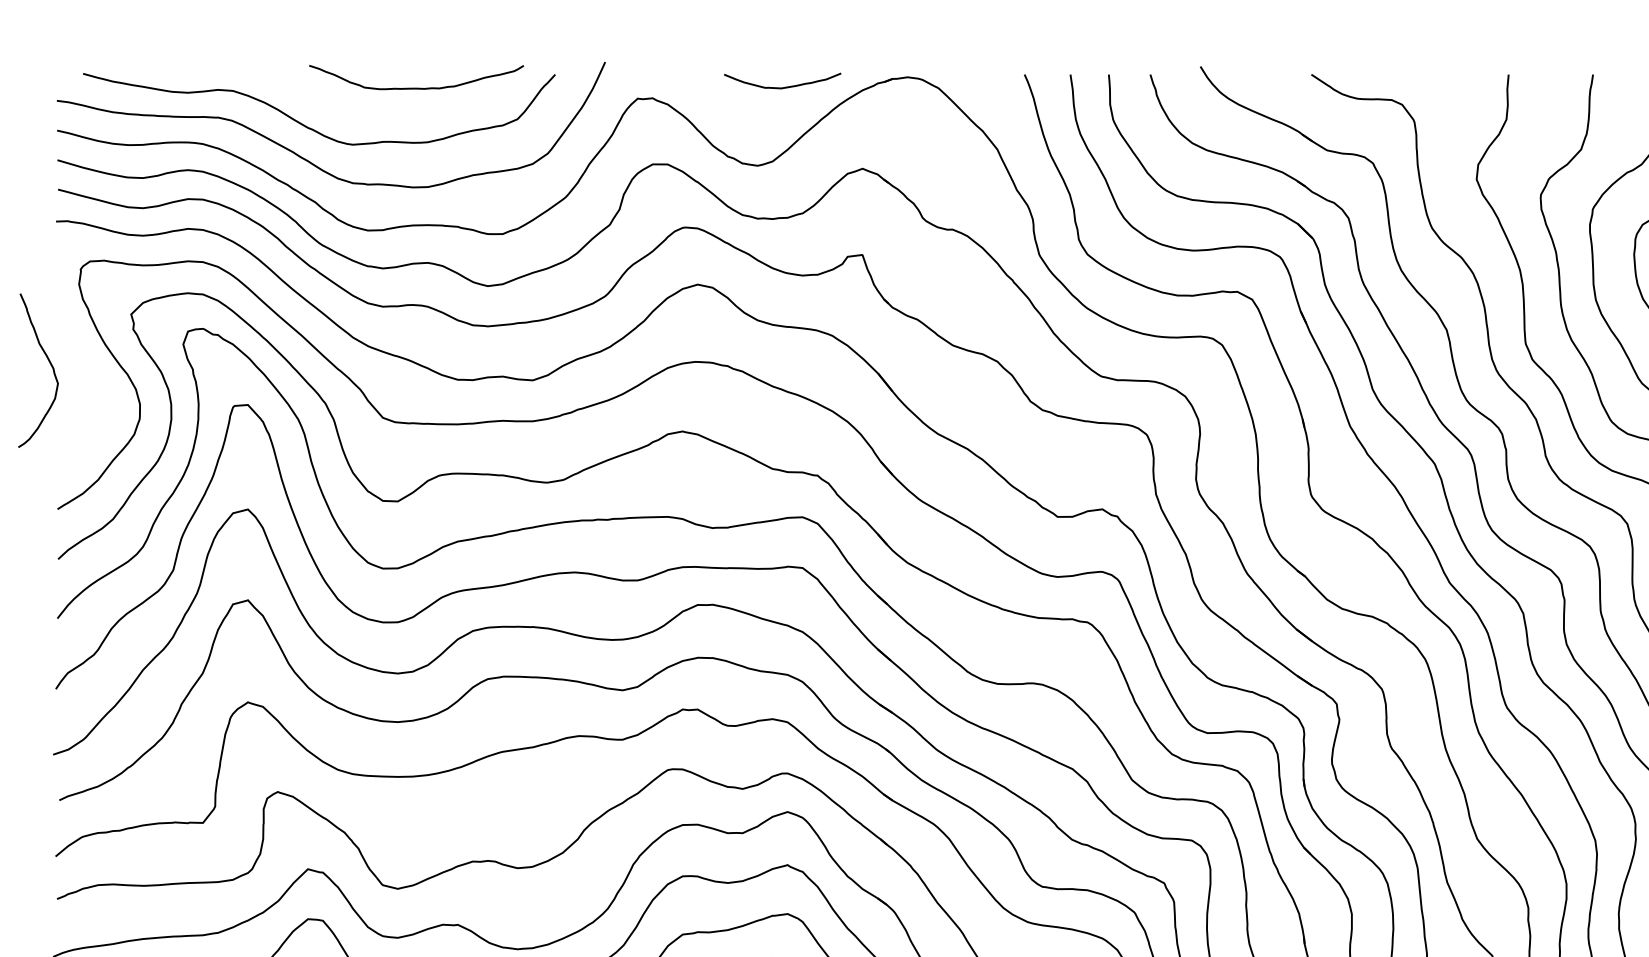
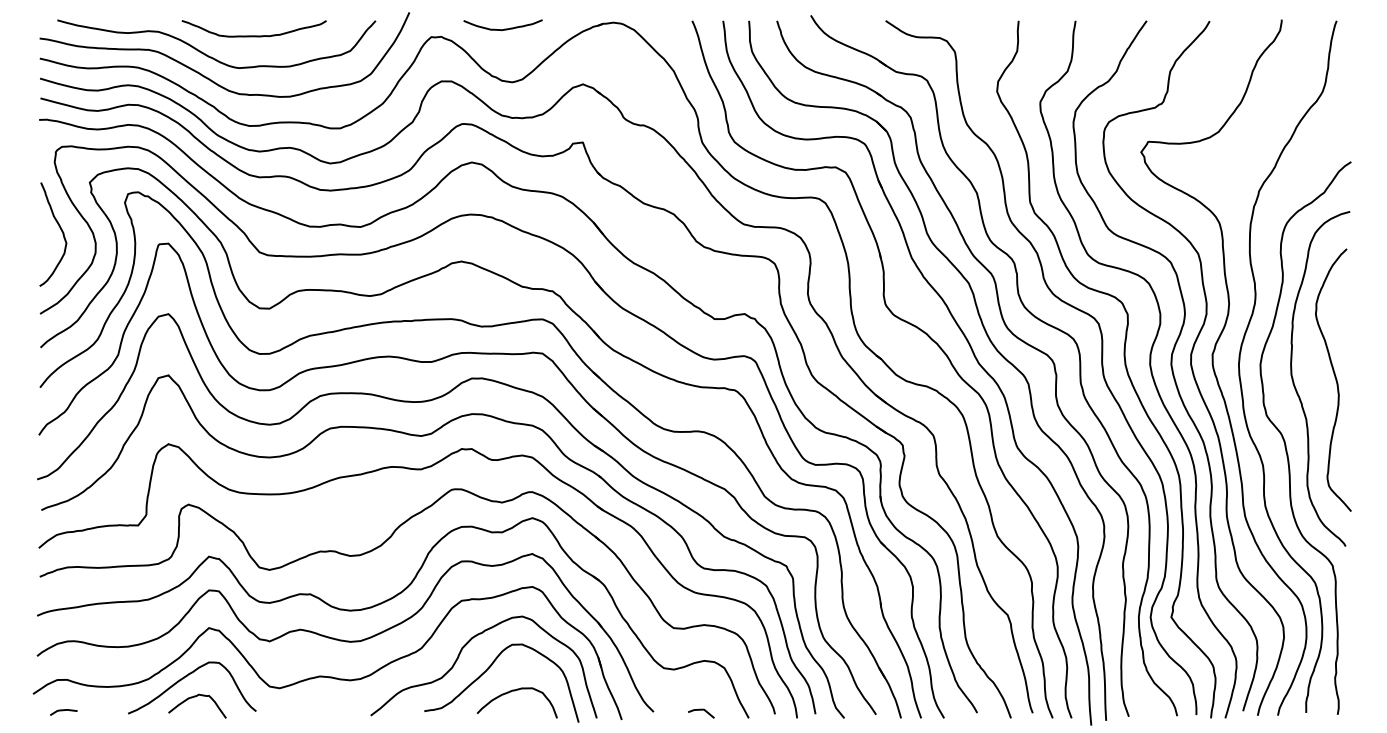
curve: (784, 85) -> (504, 28), moved
curve: (415, 87) -> (253, 35), moved
curve: (49, 364) -> (60, 230), moved

